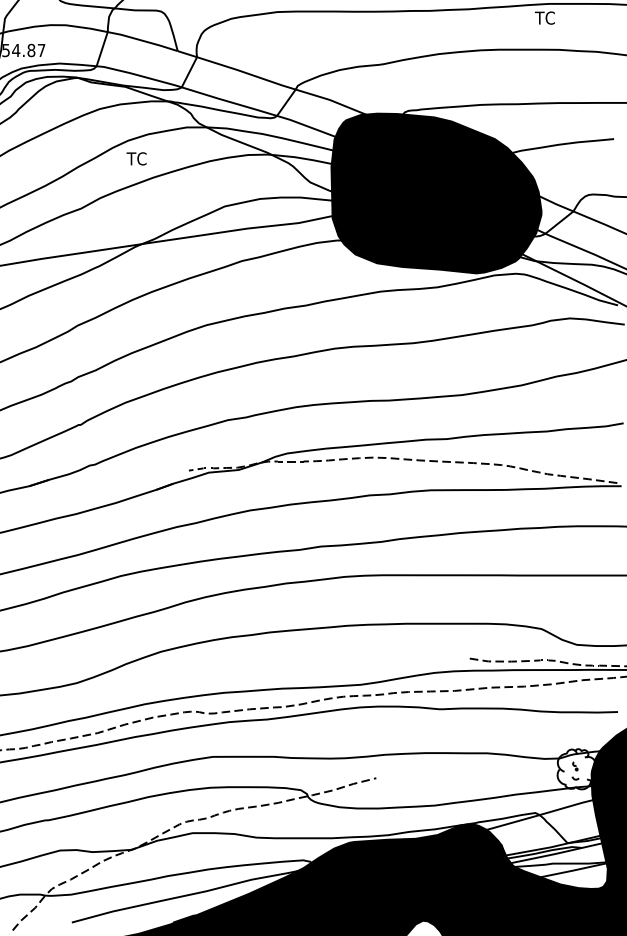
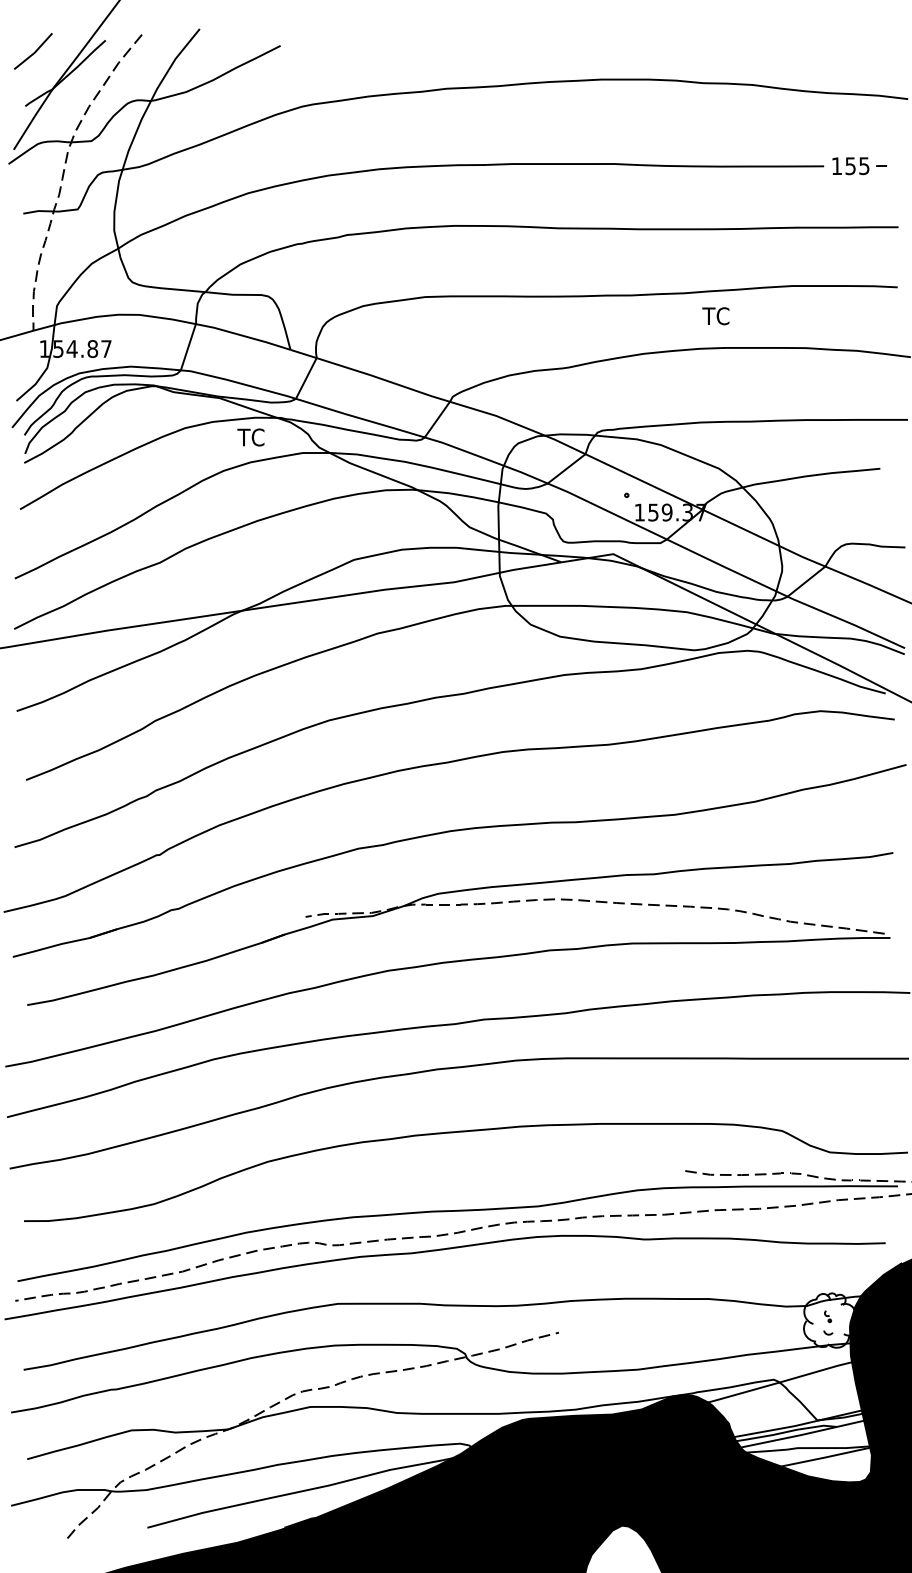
text: (544, 18) -> (715, 316), moved
text: (136, 158) -> (250, 437), moved
fill: (436, 193) -> (640, 542), removed

